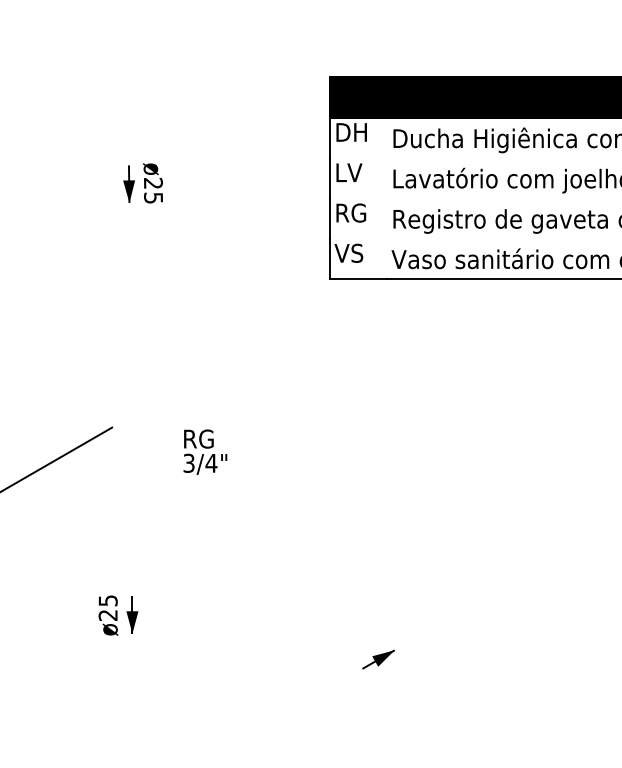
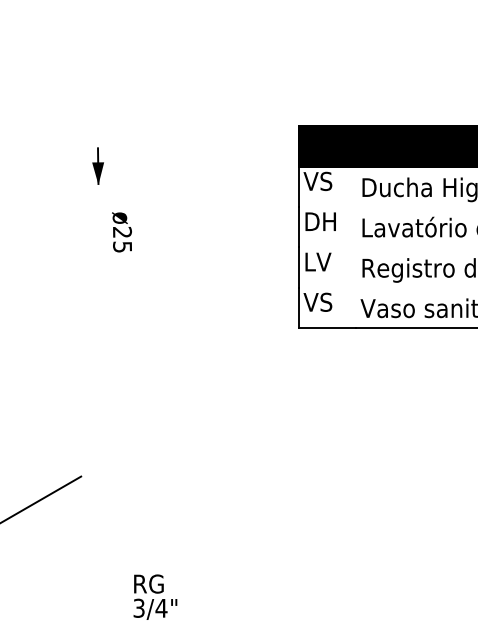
text: (350, 132) -> (319, 181), DH -> VS
text: (352, 172) -> (321, 221), LV -> DH
part: (128, 183) -> (97, 165), moved
text: (352, 212) -> (321, 261), RG -> LV
text: (205, 451) -> (155, 596), moved

